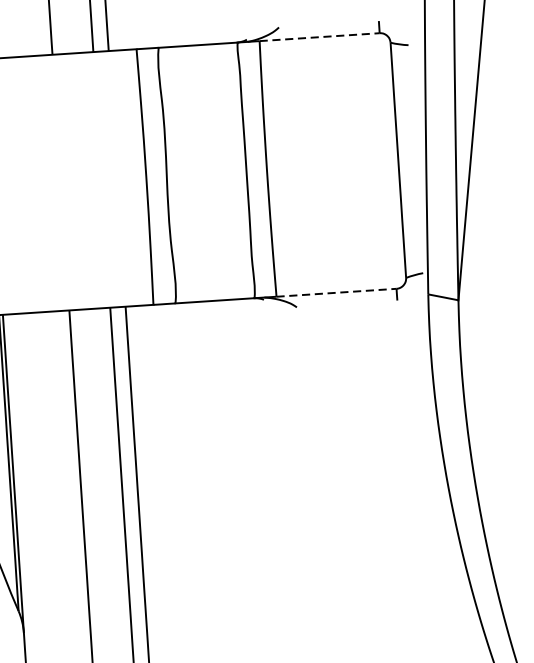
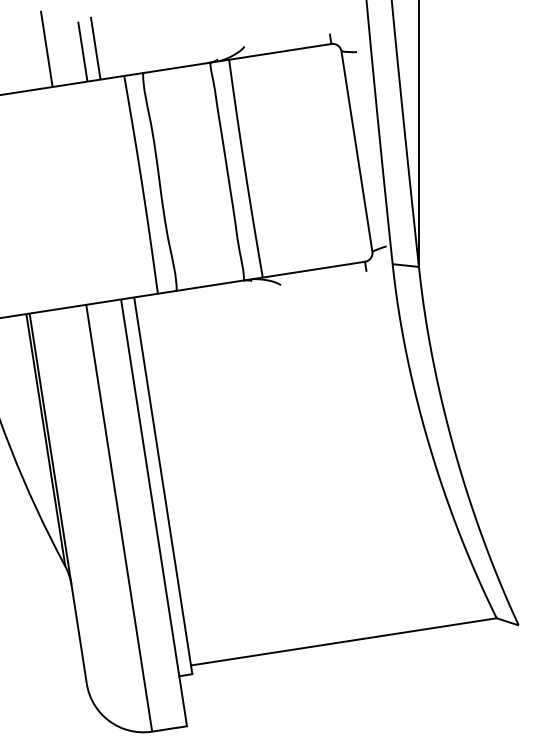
line: (319, 36) -> (280, 51), dashed -> solid
line: (336, 292) -> (313, 269), dashed -> solid

